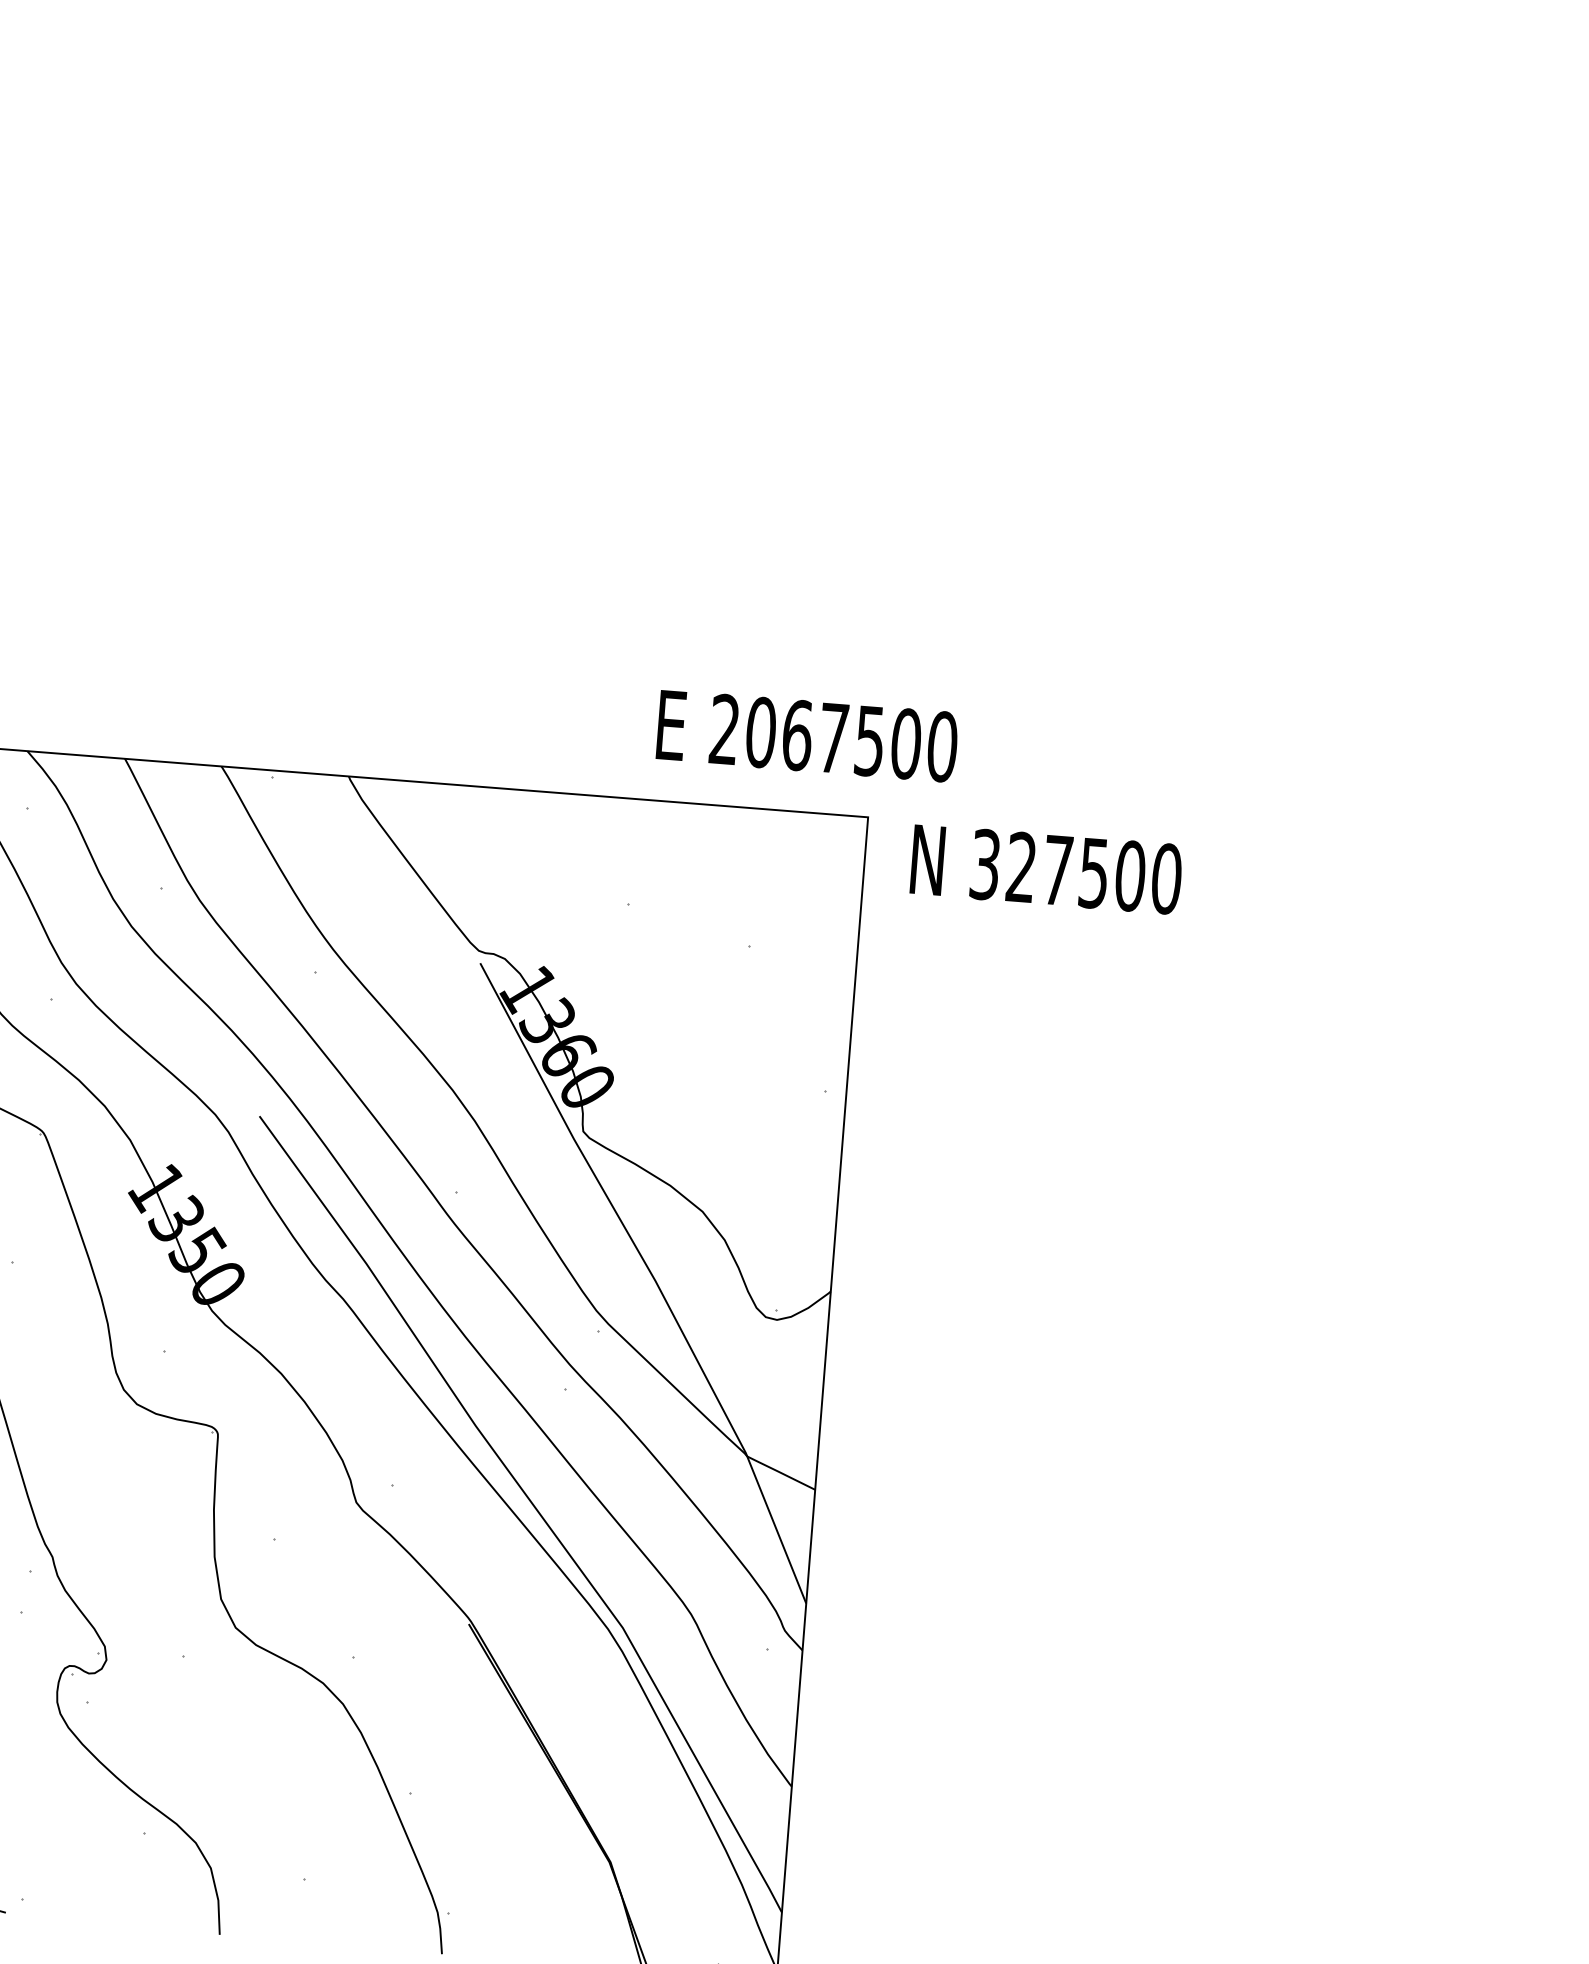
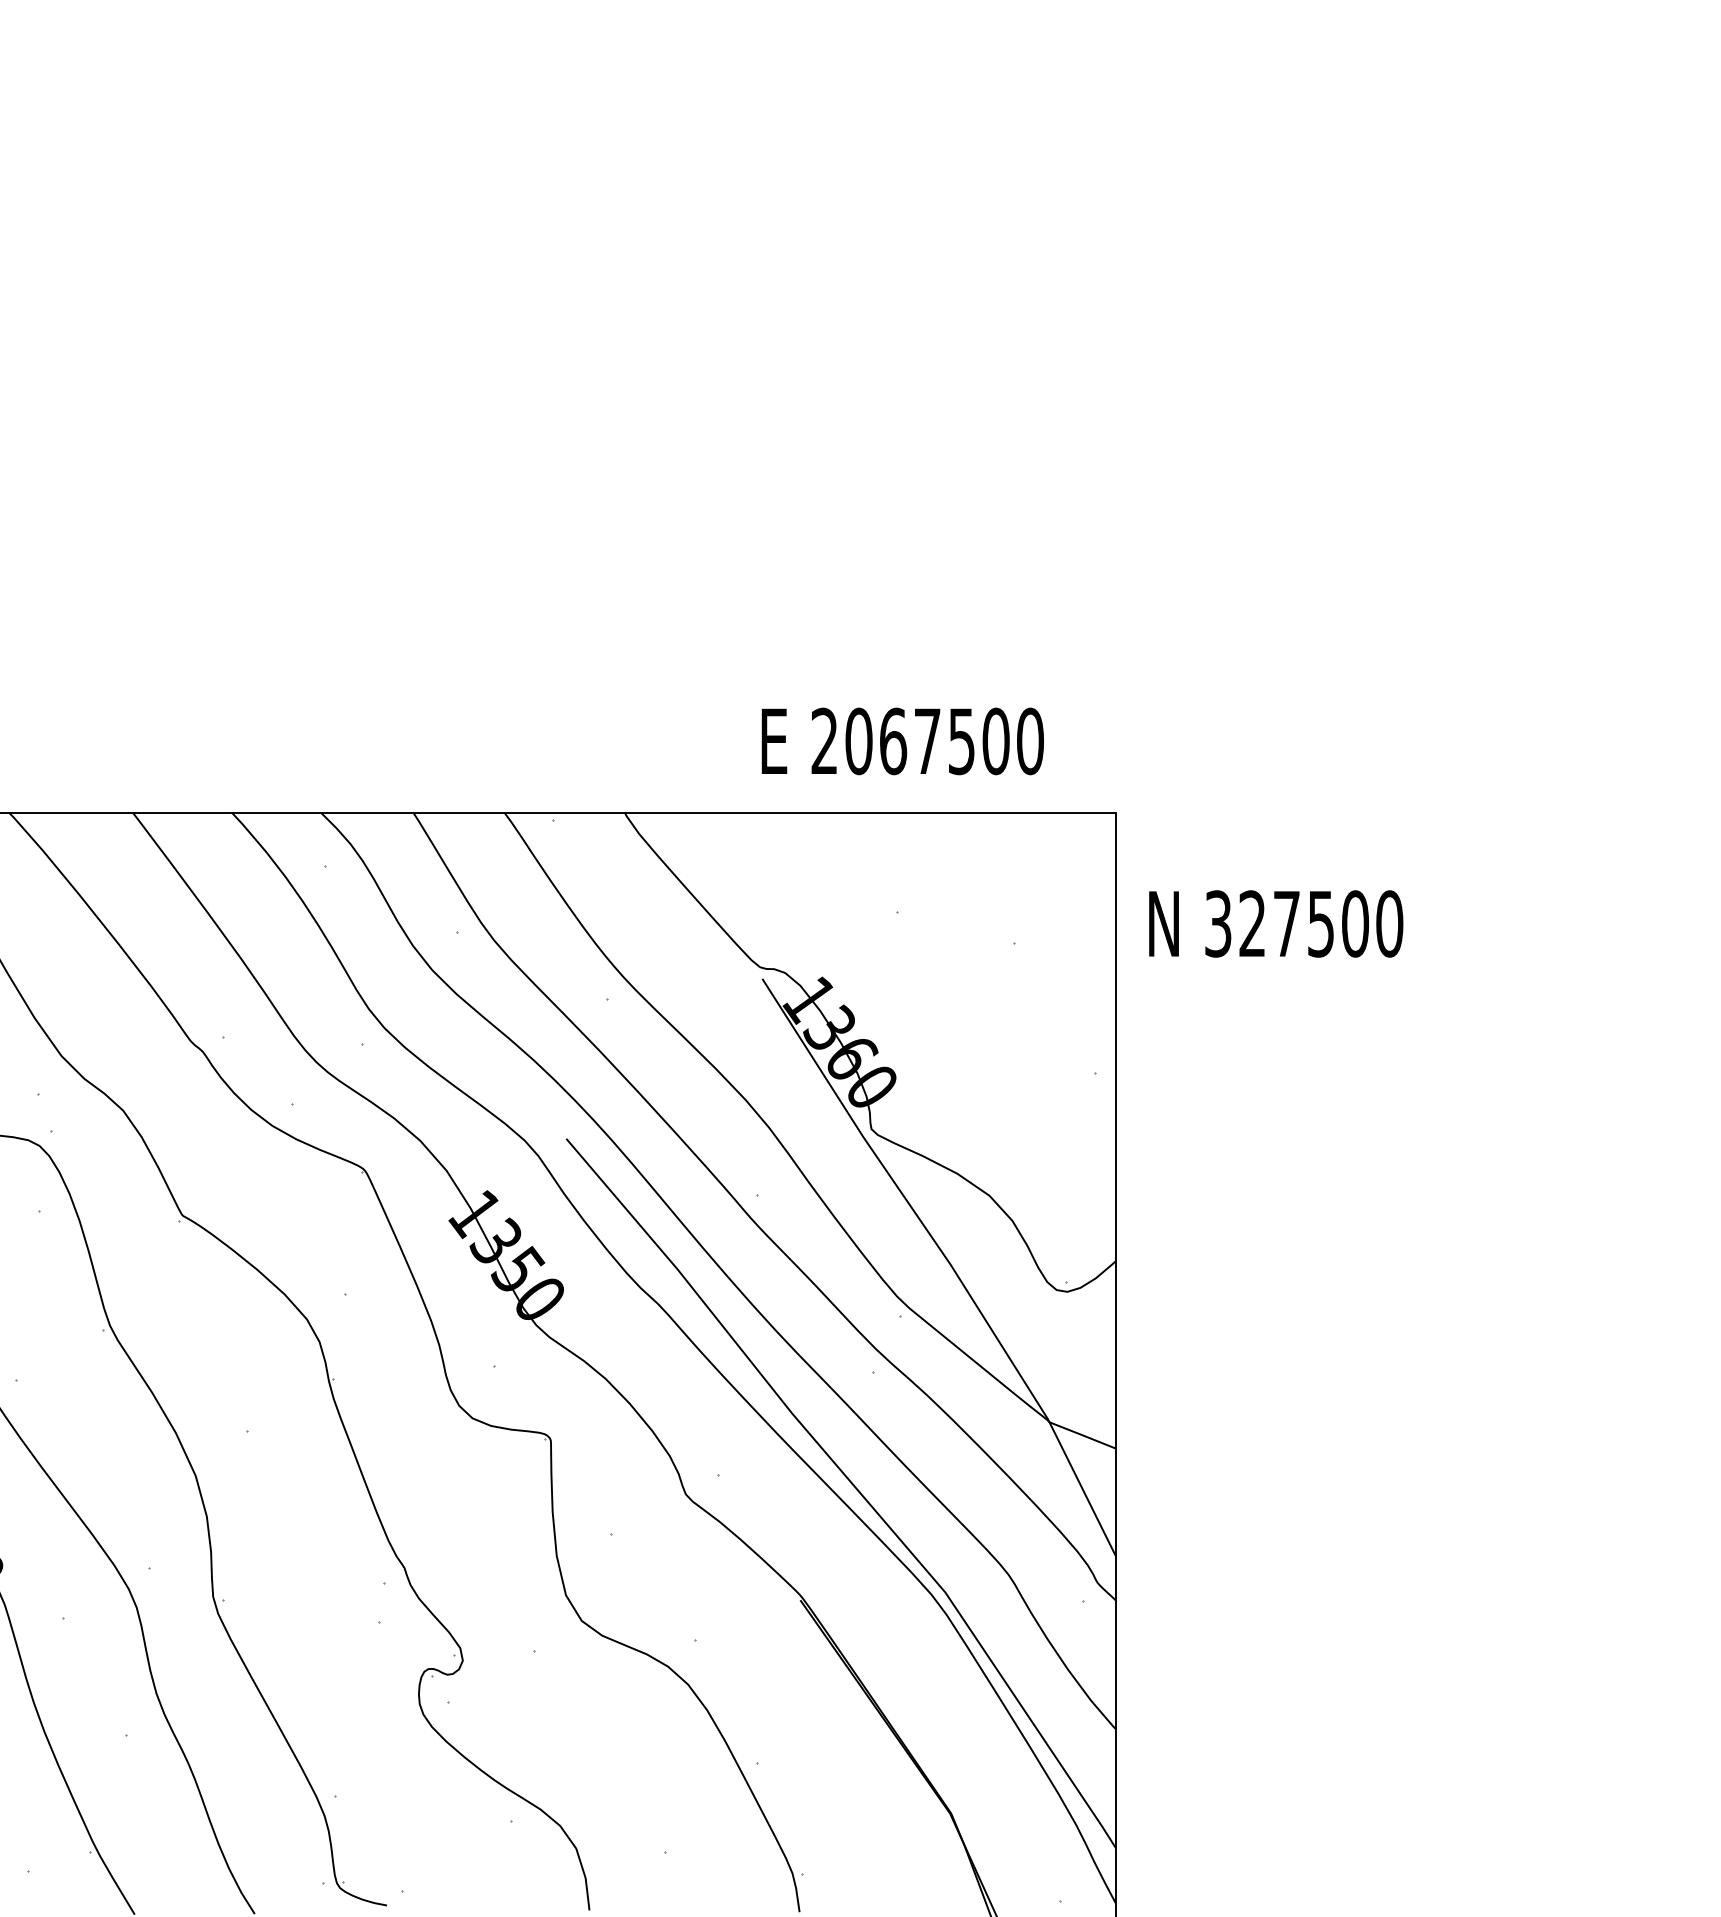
text: (807, 736) -> (902, 741), moved
text: (1046, 869) -> (1276, 923), moved

